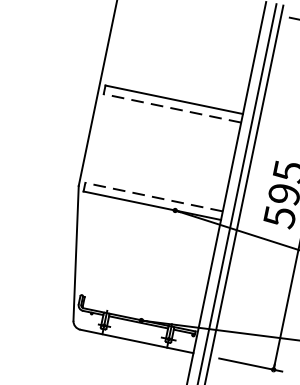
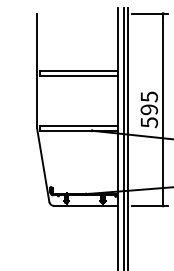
line: (173, 107) -> (79, 75), dashed -> solid
line: (154, 196) -> (79, 125), dashed -> solid

